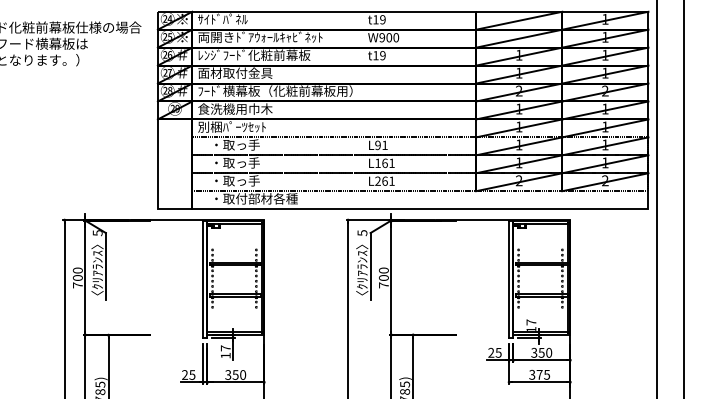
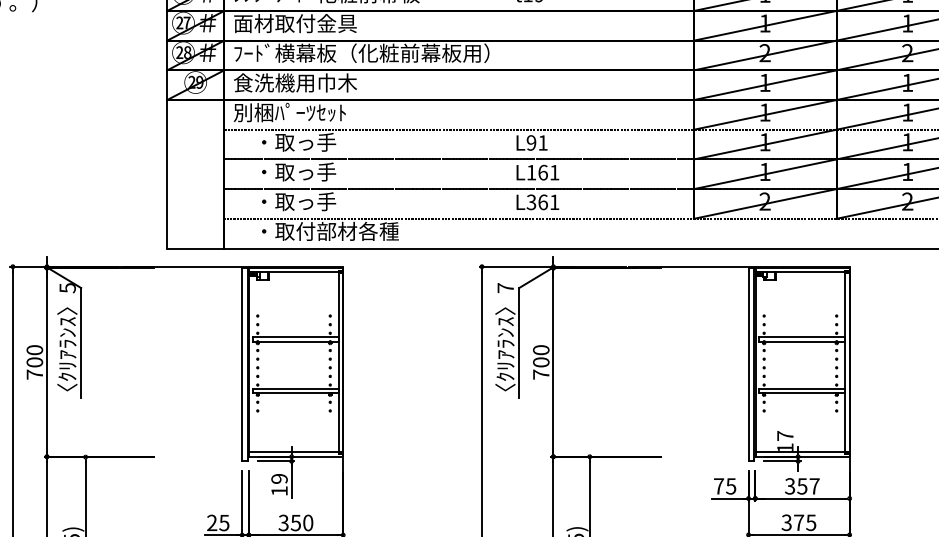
text: (377, 181) -> (530, 202), L261 -> L361
text: (362, 233) -> (505, 288), 5 -> 7
text: (225, 348) -> (279, 479), 17 -> 19
text: (491, 352) -> (719, 485), 25 -> 75
text: (549, 352) -> (815, 485), 350 -> 357

